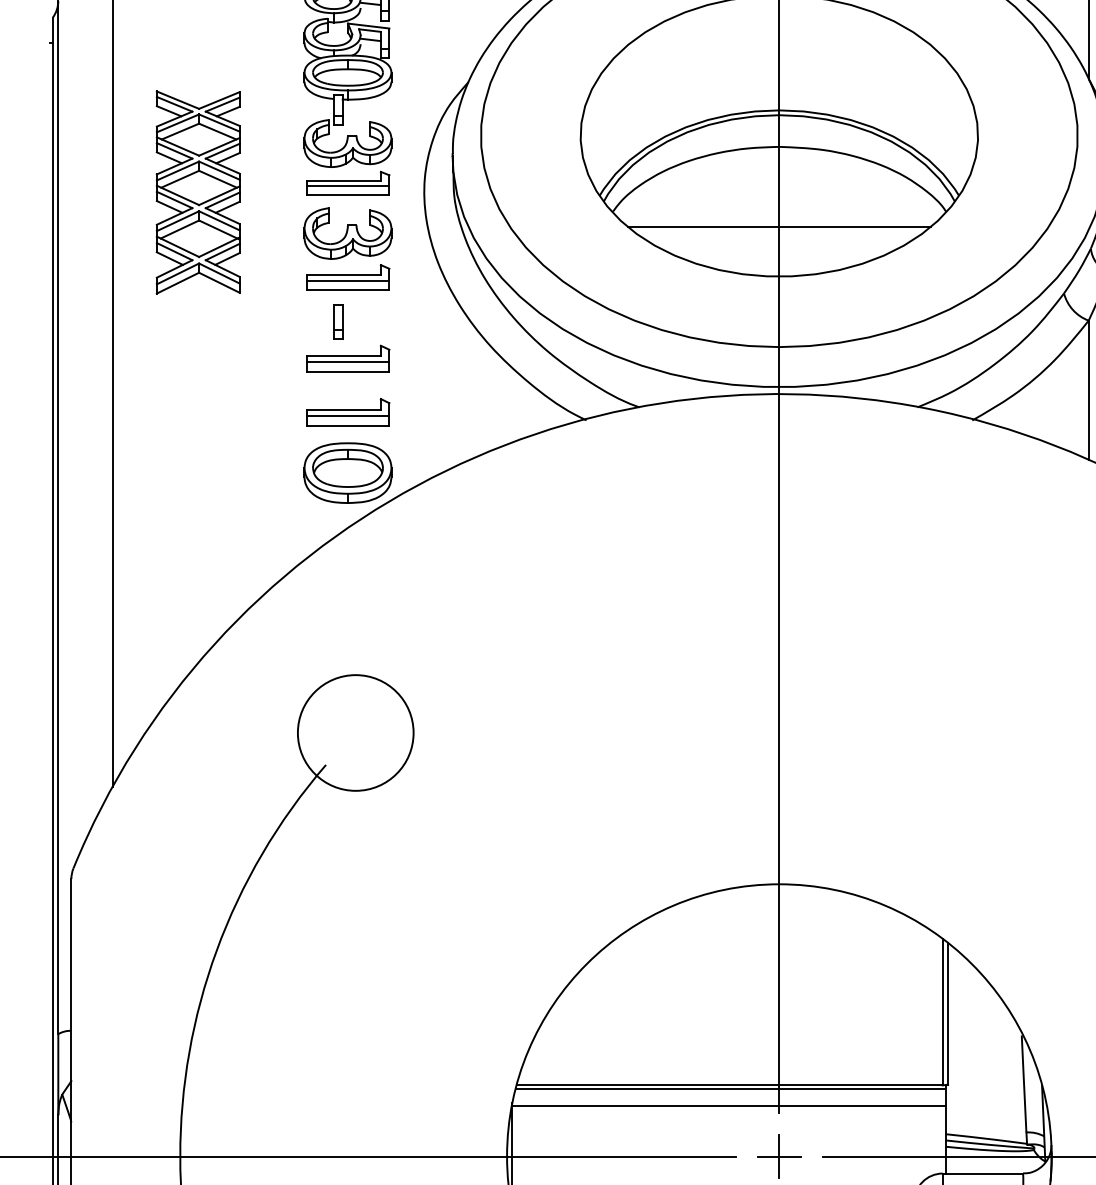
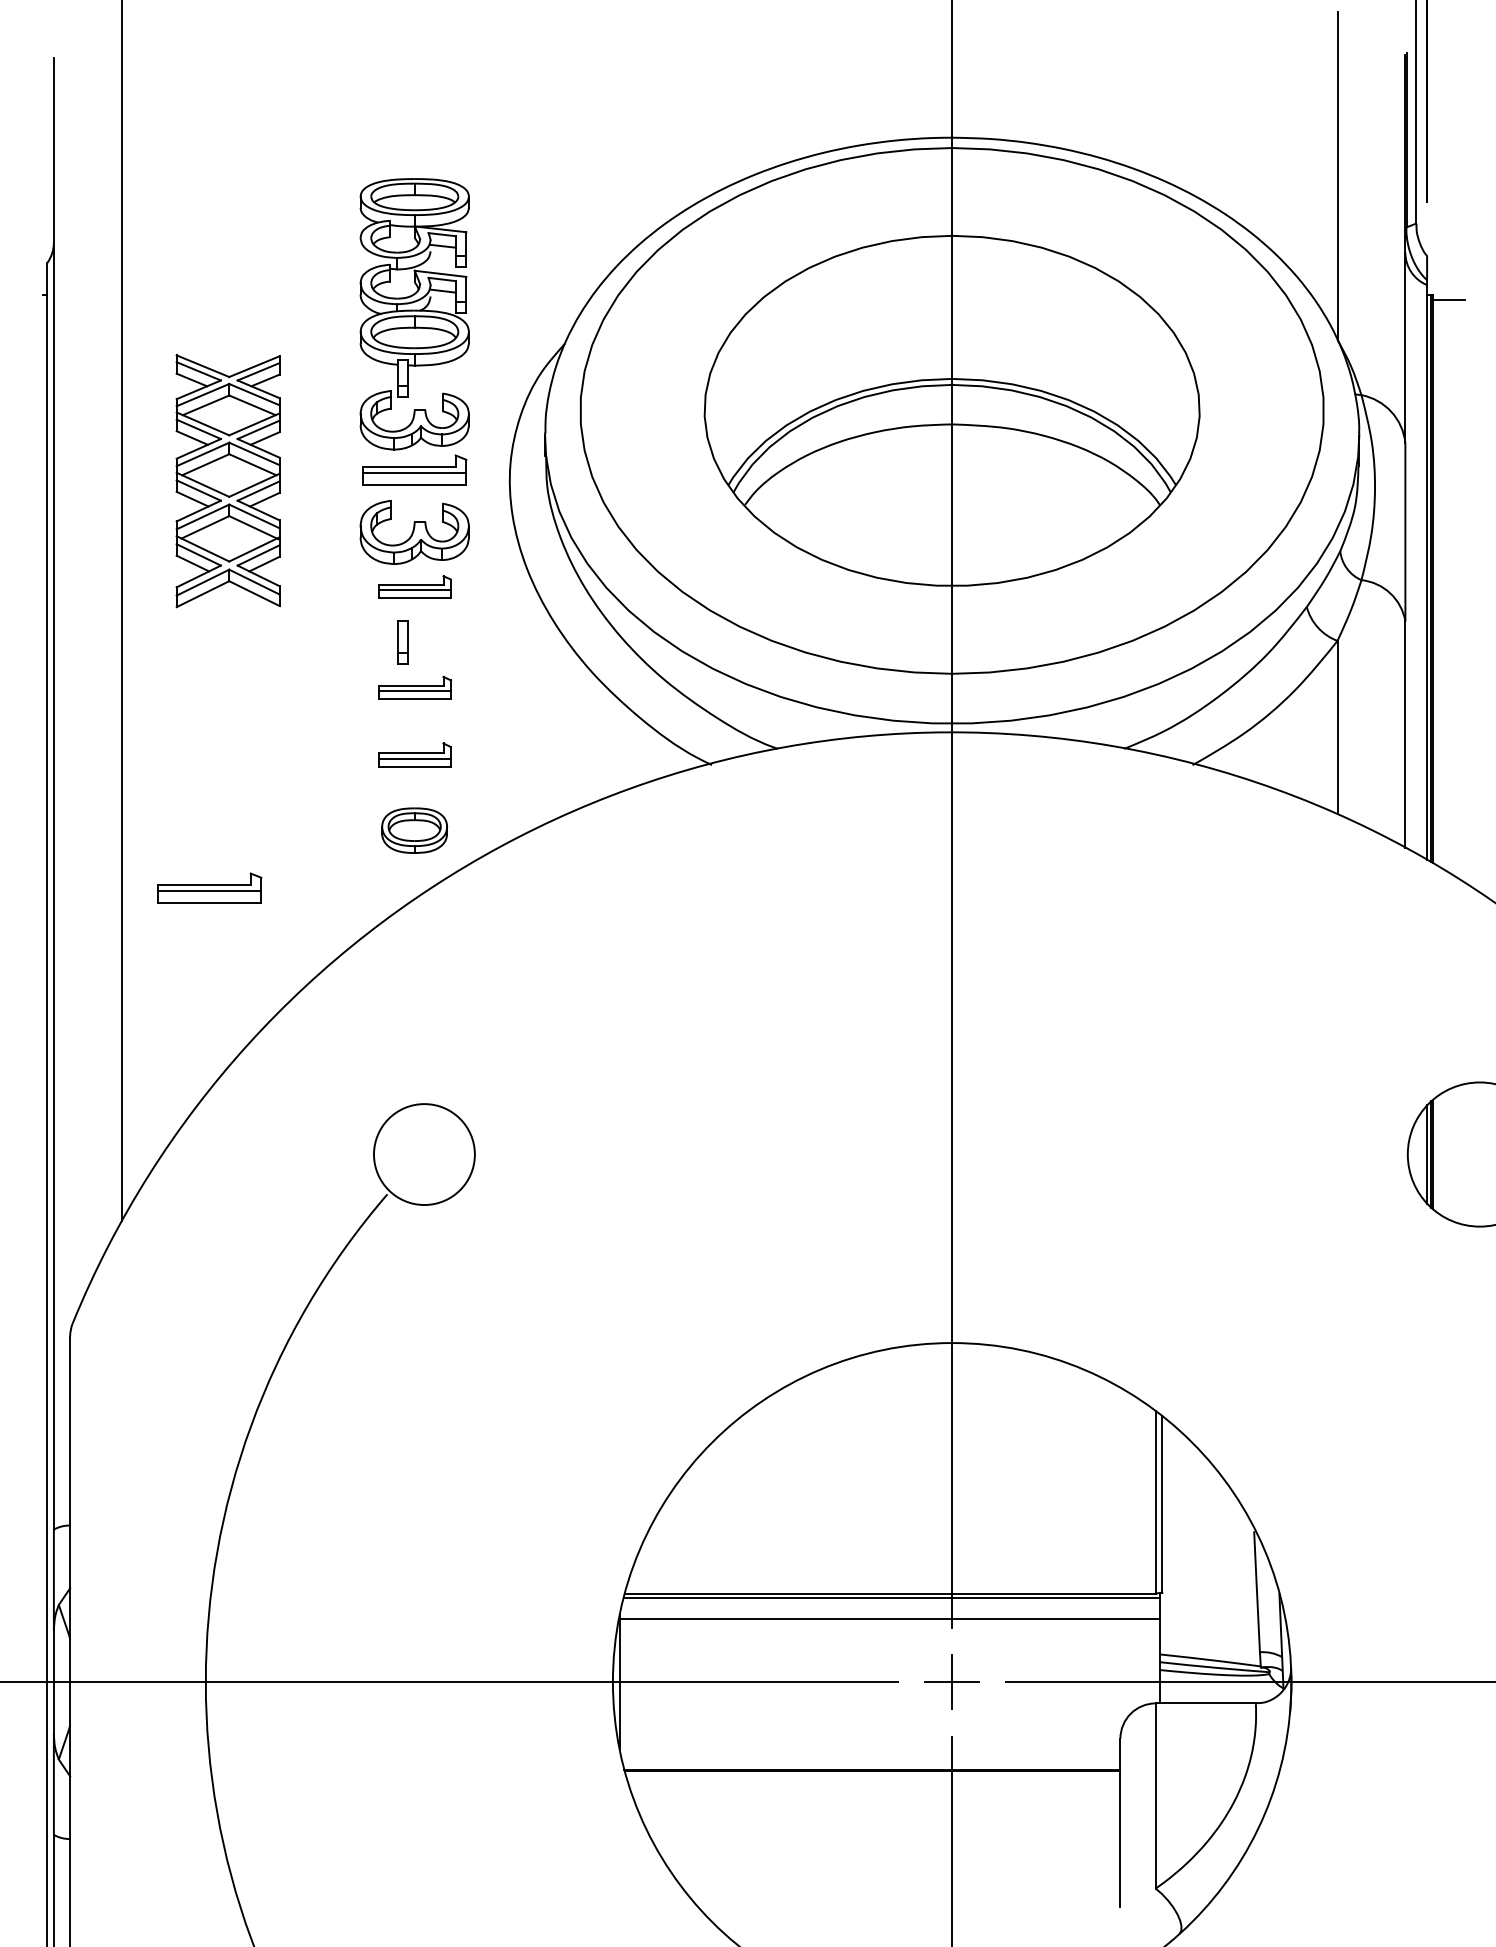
line: (778, 227) -> (951, 524), removed
part: (347, 277) -> (414, 586), size x0.7
part: (347, 358) -> (414, 687), size x0.7
part: (347, 411) -> (414, 754), size x0.7
part: (347, 472) -> (414, 830), size x0.6
part: (183, 518) -> (209, 887), added
circle: (355, 732) -> (424, 1154), size x0.7

